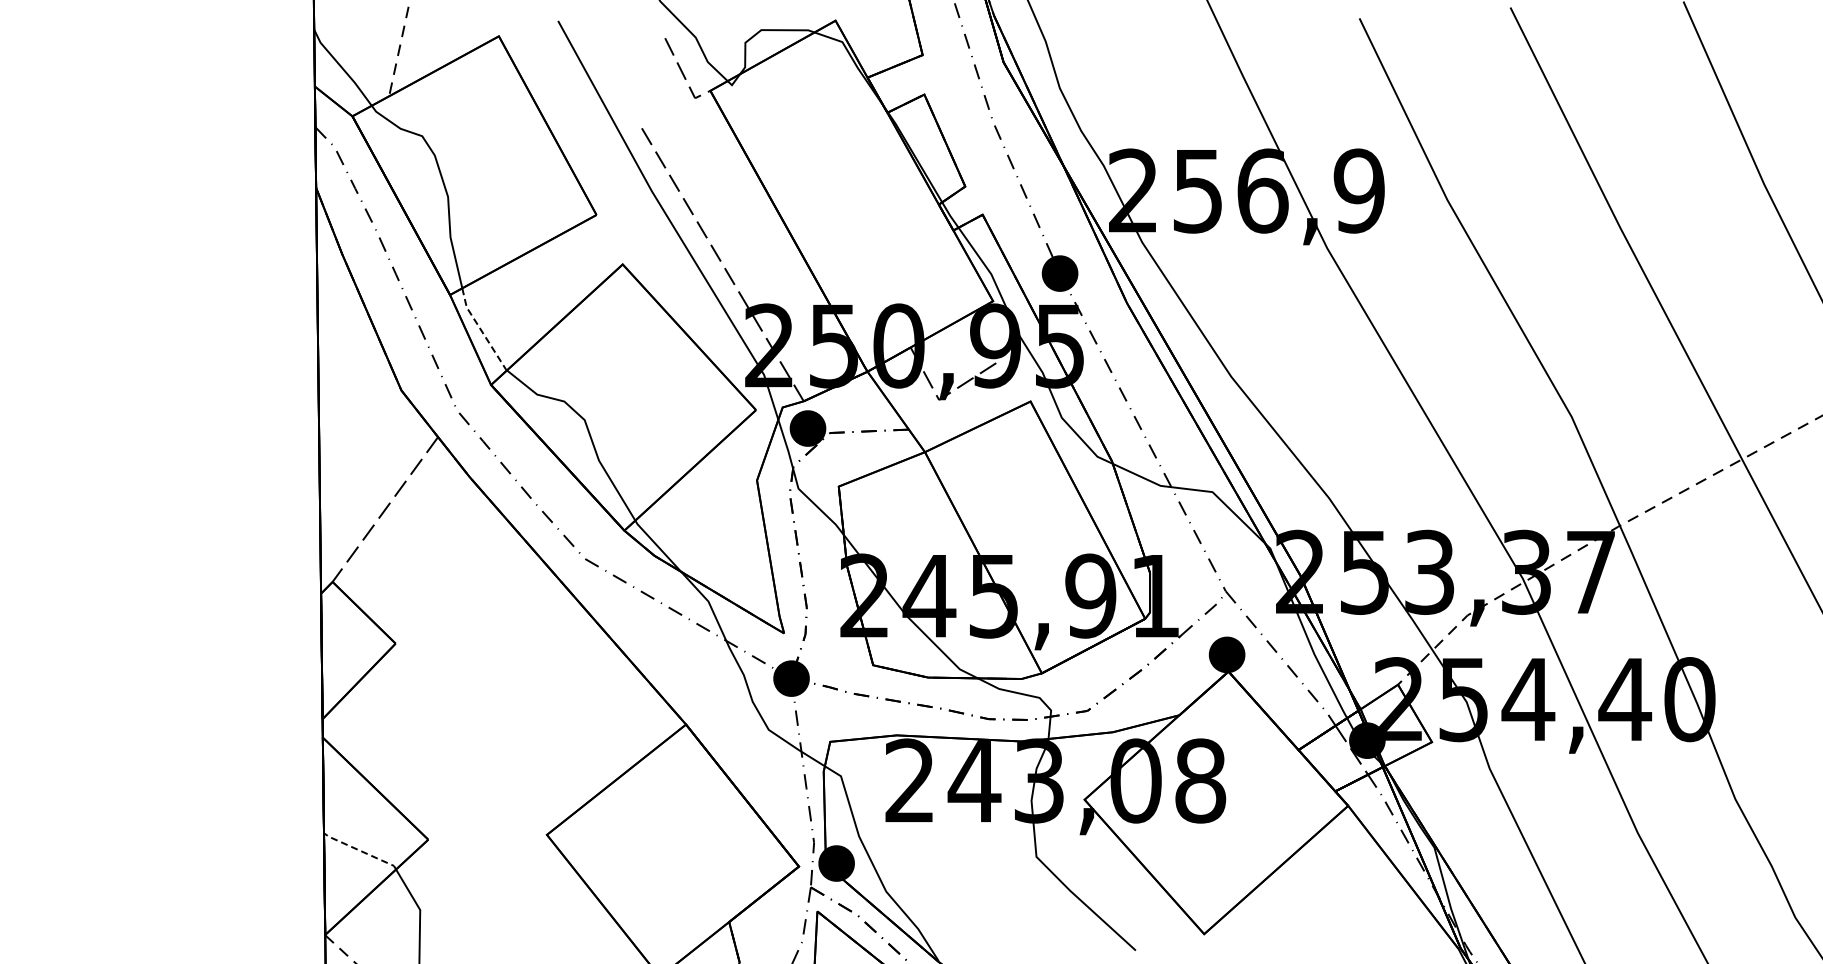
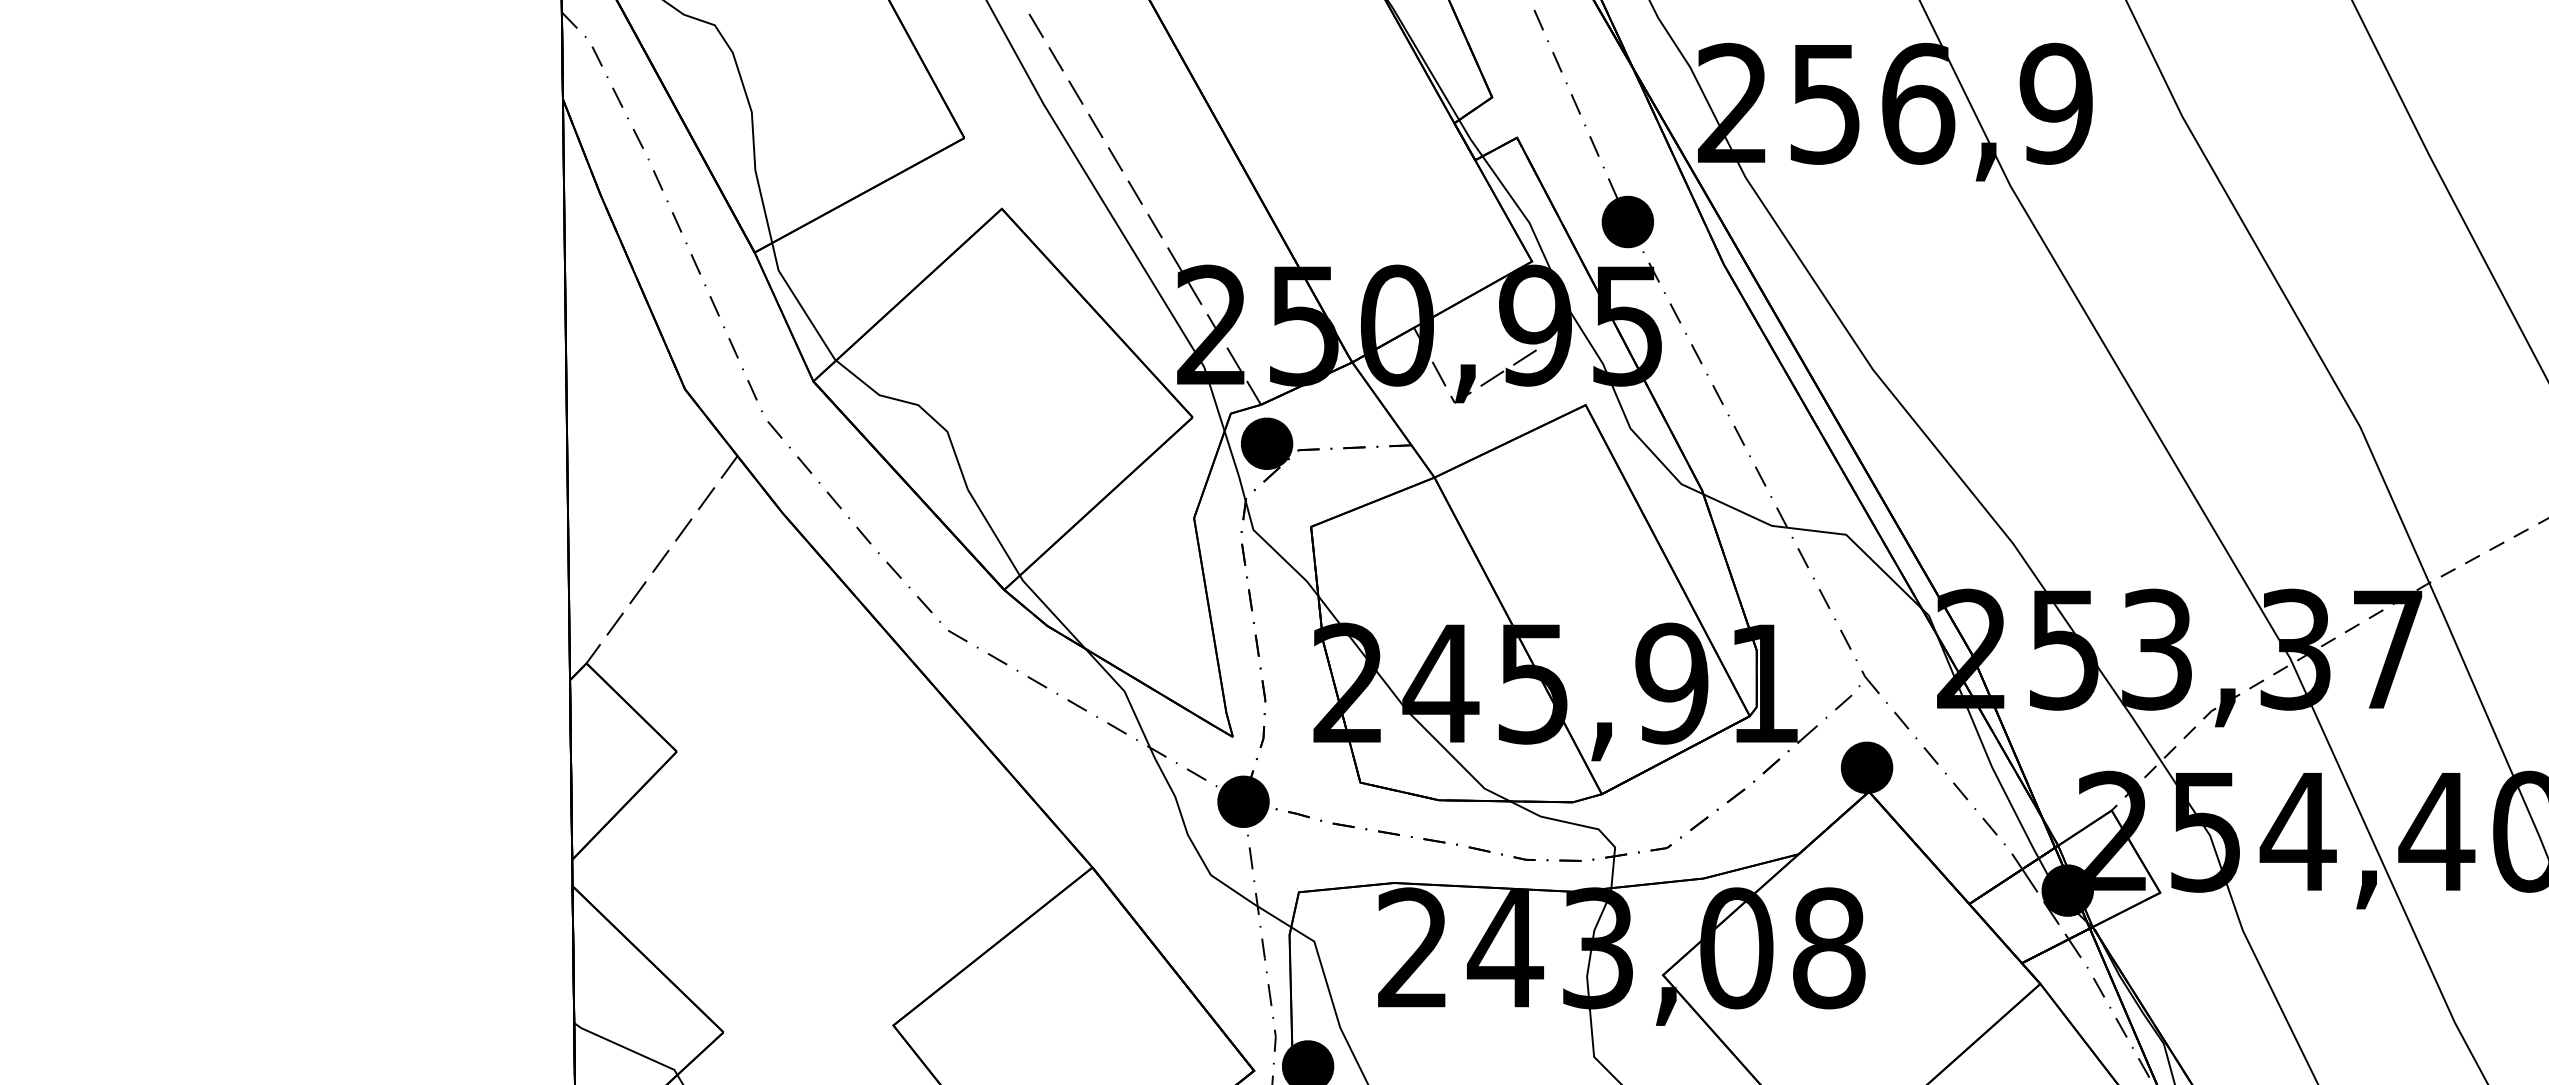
line: (481, 331) -> (799, 304), dashed -> solid
line: (360, 850) -> (626, 1047), dashed -> solid

